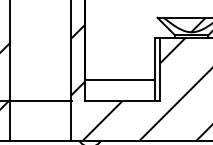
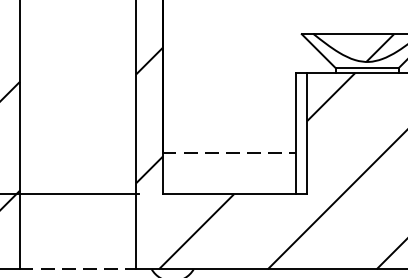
line: (119, 79) -> (228, 152), solid -> dashed
line: (41, 140) -> (79, 269), solid -> dashed

